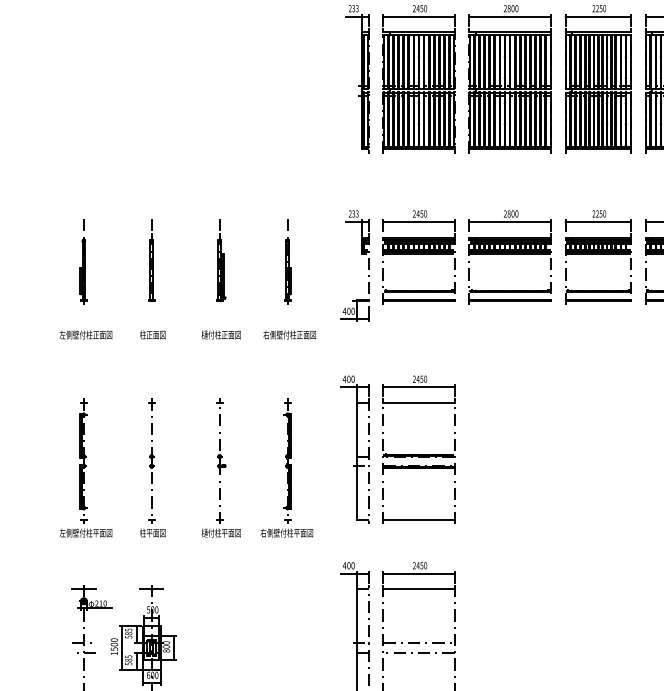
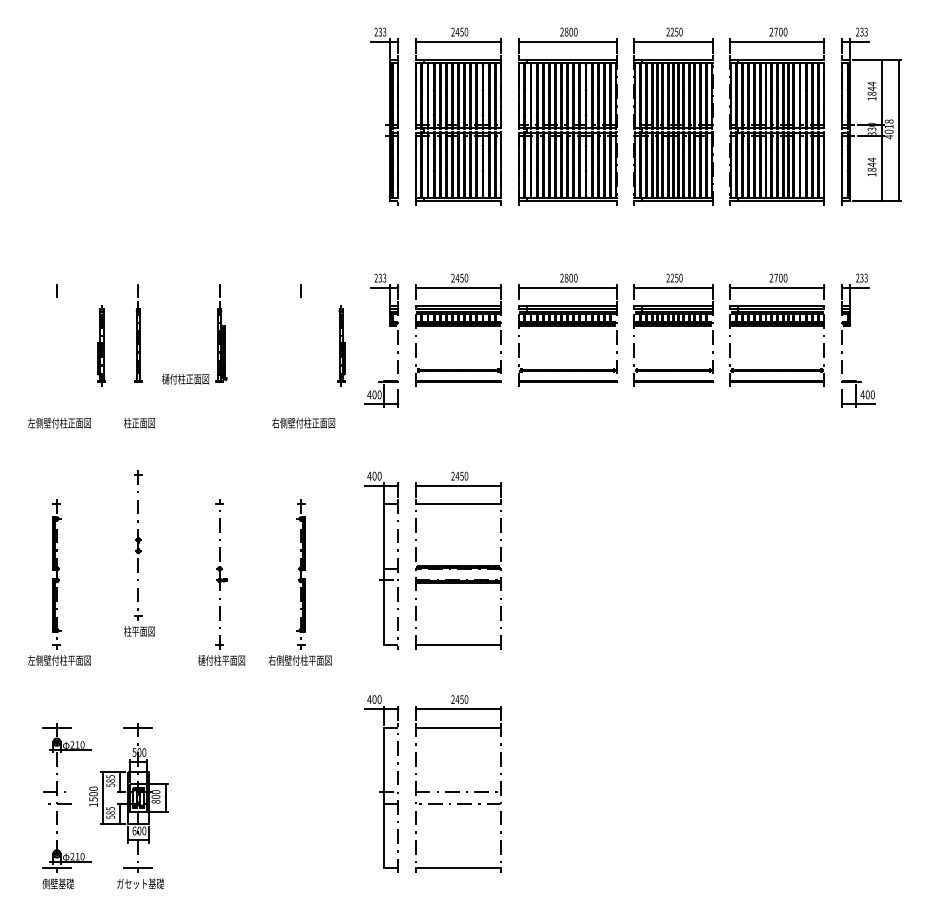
part: (83, 270) -> (101, 345), moved
part: (287, 270) -> (341, 345), moved
text: (221, 334) -> (185, 378), moved
part: (152, 467) -> (139, 553), moved

